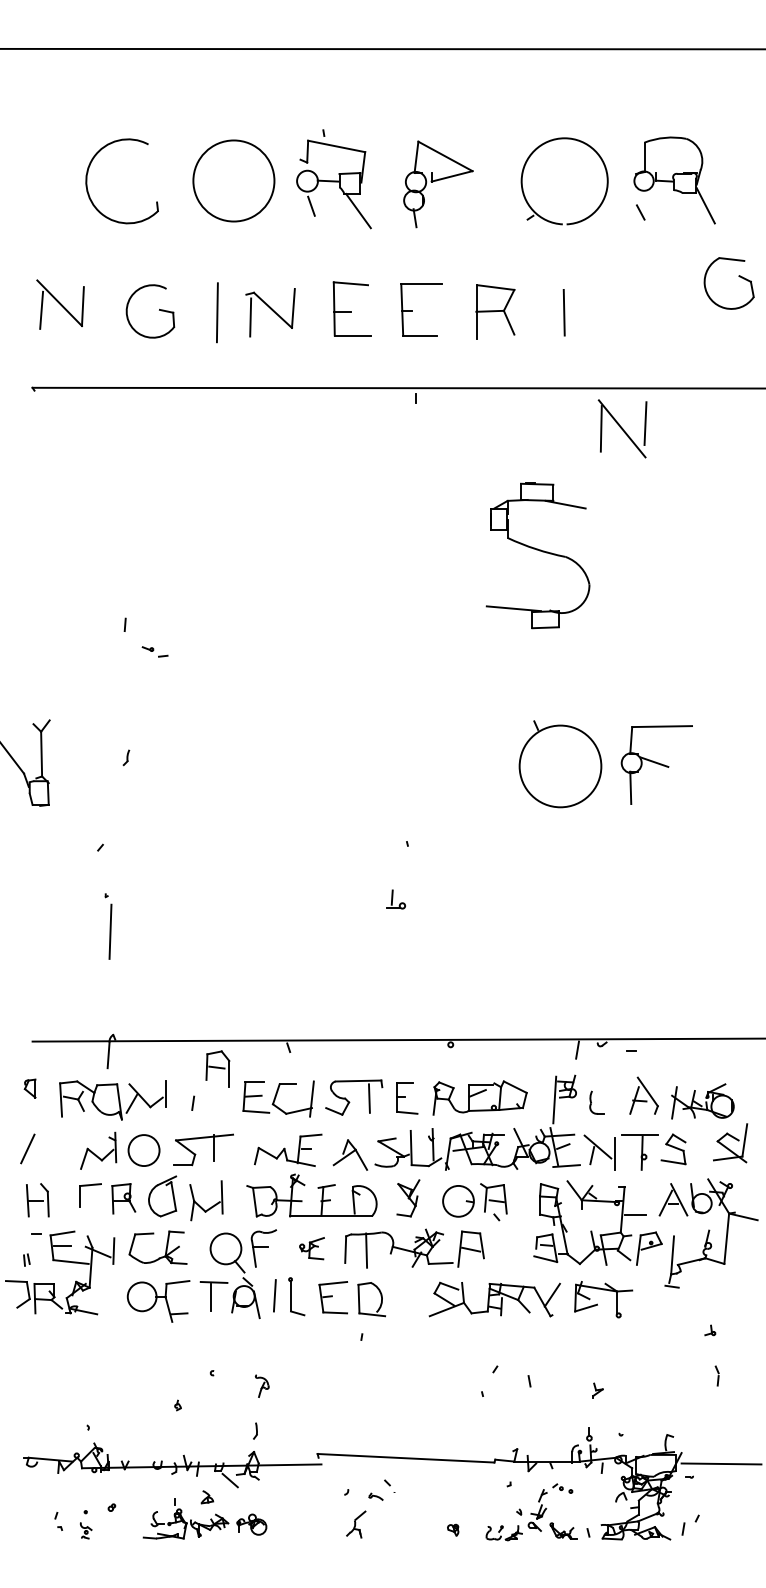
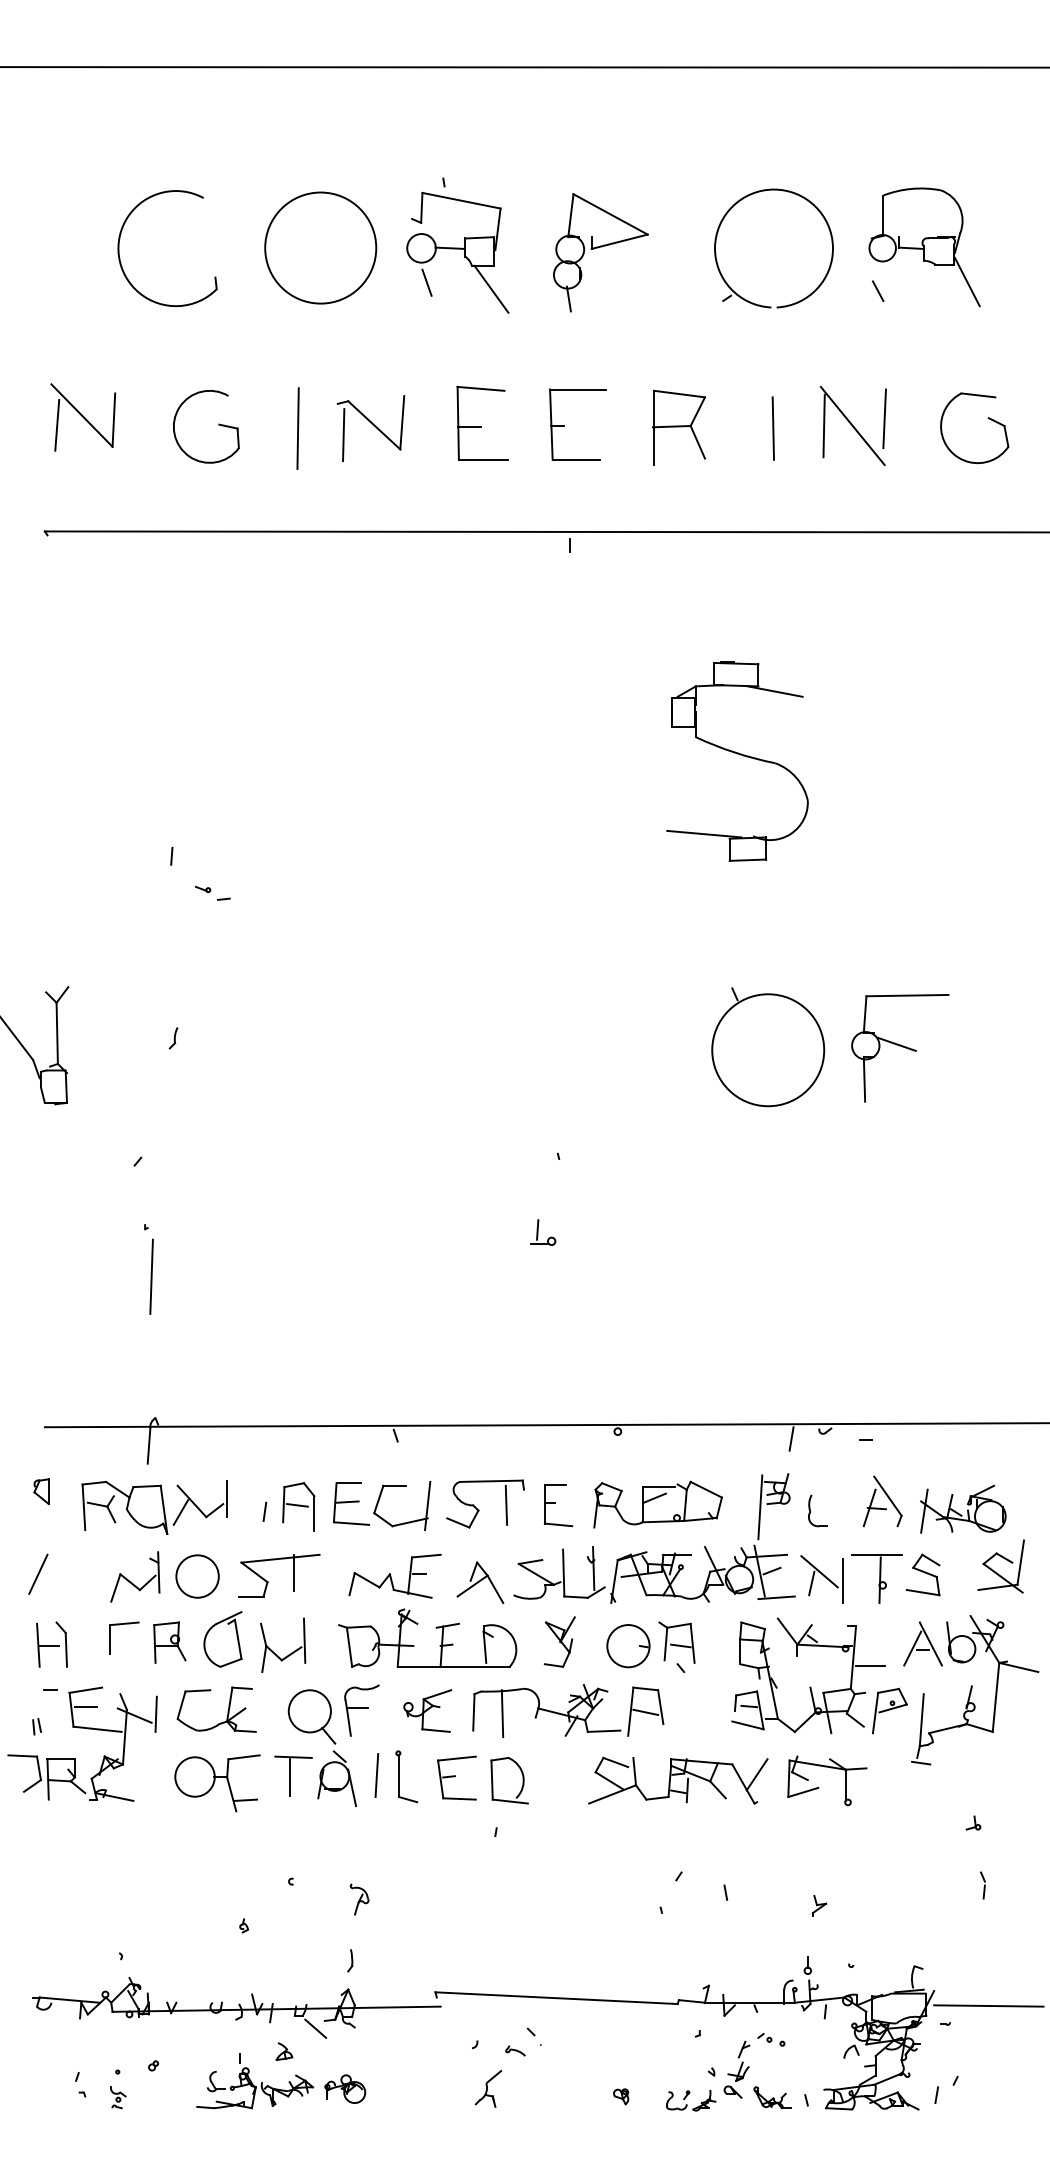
part: (738, 276) -> (987, 418), moved
part: (622, 428) -> (853, 425), moved
part: (217, 1068) -> (298, 1506), moved
part: (311, 1248) -> (427, 1710), size x1.43

